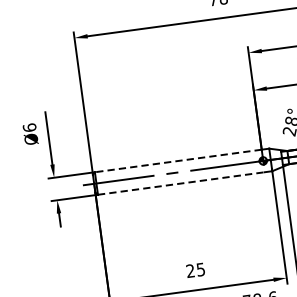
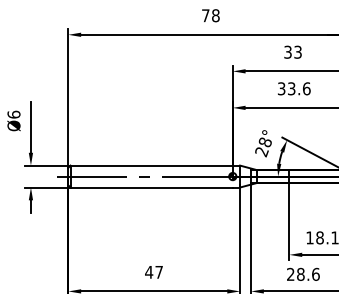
line: (178, 160) -> (151, 165), dashed -> solid
line: (182, 183) -> (152, 187), dashed -> solid
text: (194, 269) -> (153, 271), 25 -> 47

